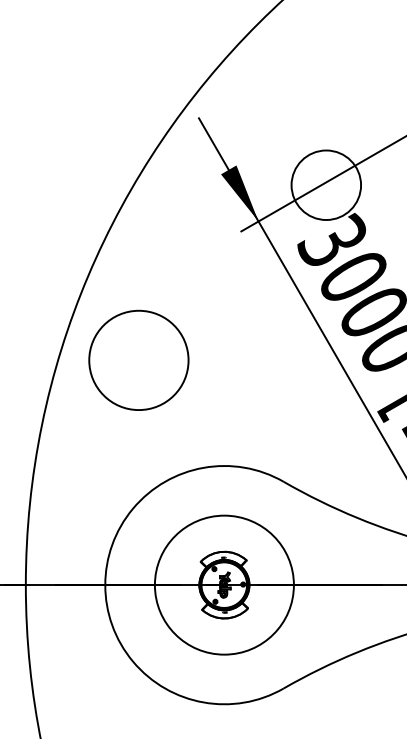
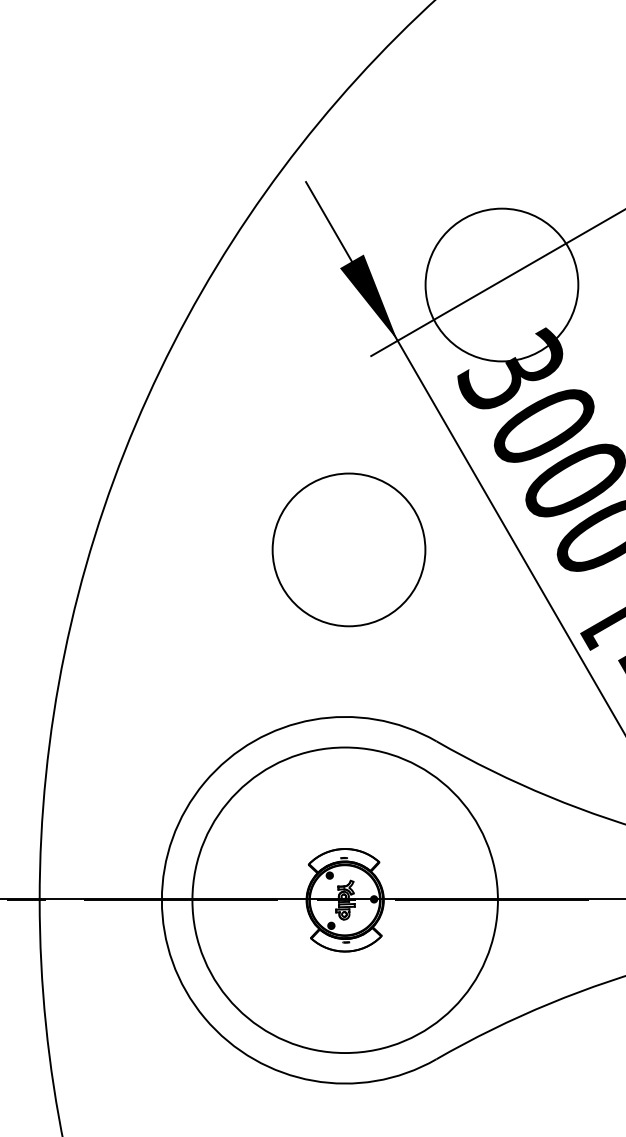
circle: (325, 184) -> (500, 283), size x1.43
circle: (138, 359) -> (348, 548), moved
circle: (224, 584) -> (345, 899), size x1.43

